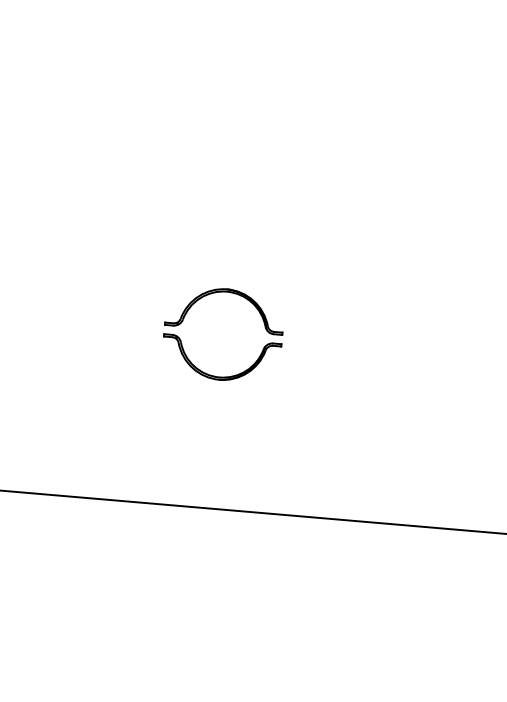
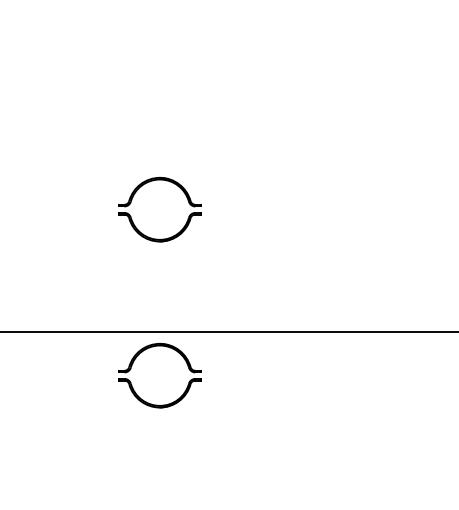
part: (179, 536) -> (141, 353), added

